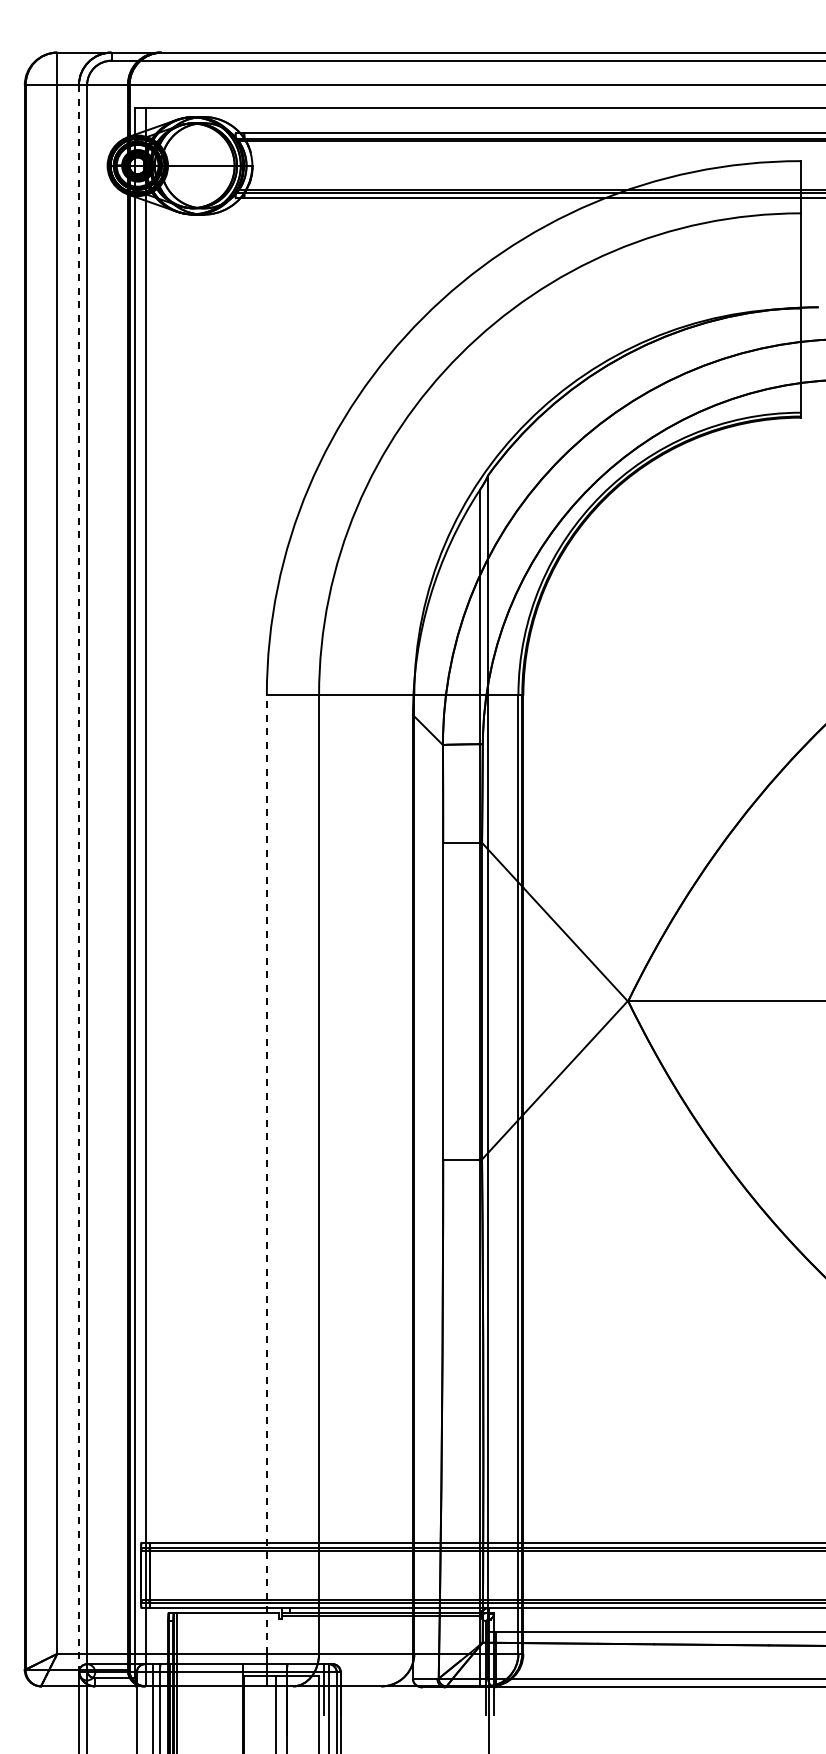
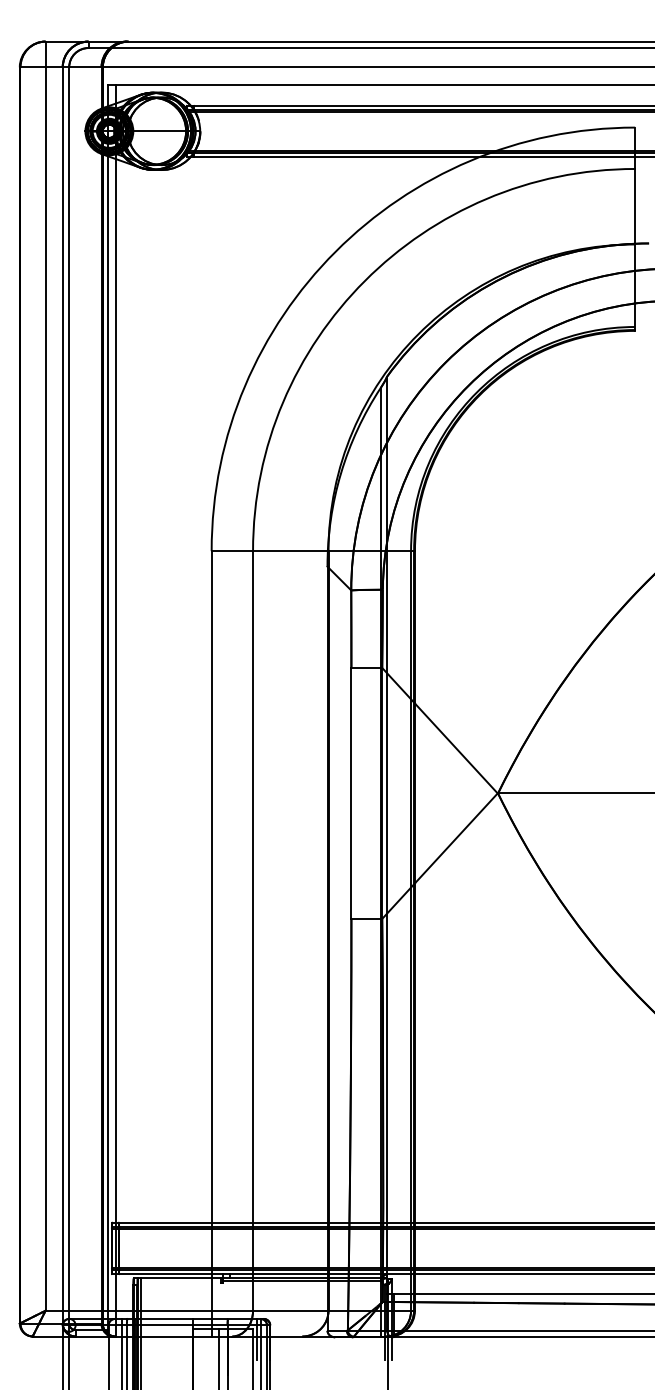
line: (78, 878) -> (62, 696), dashed -> solid
line: (266, 1174) -> (211, 930), dashed -> solid

